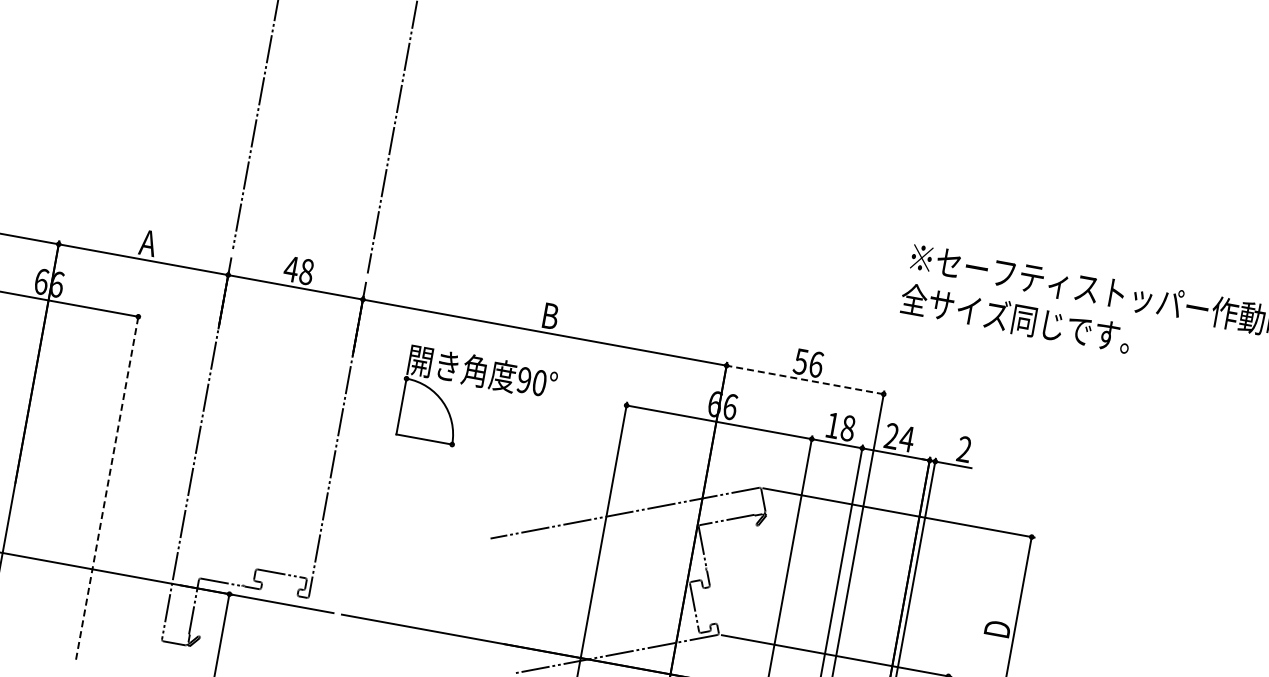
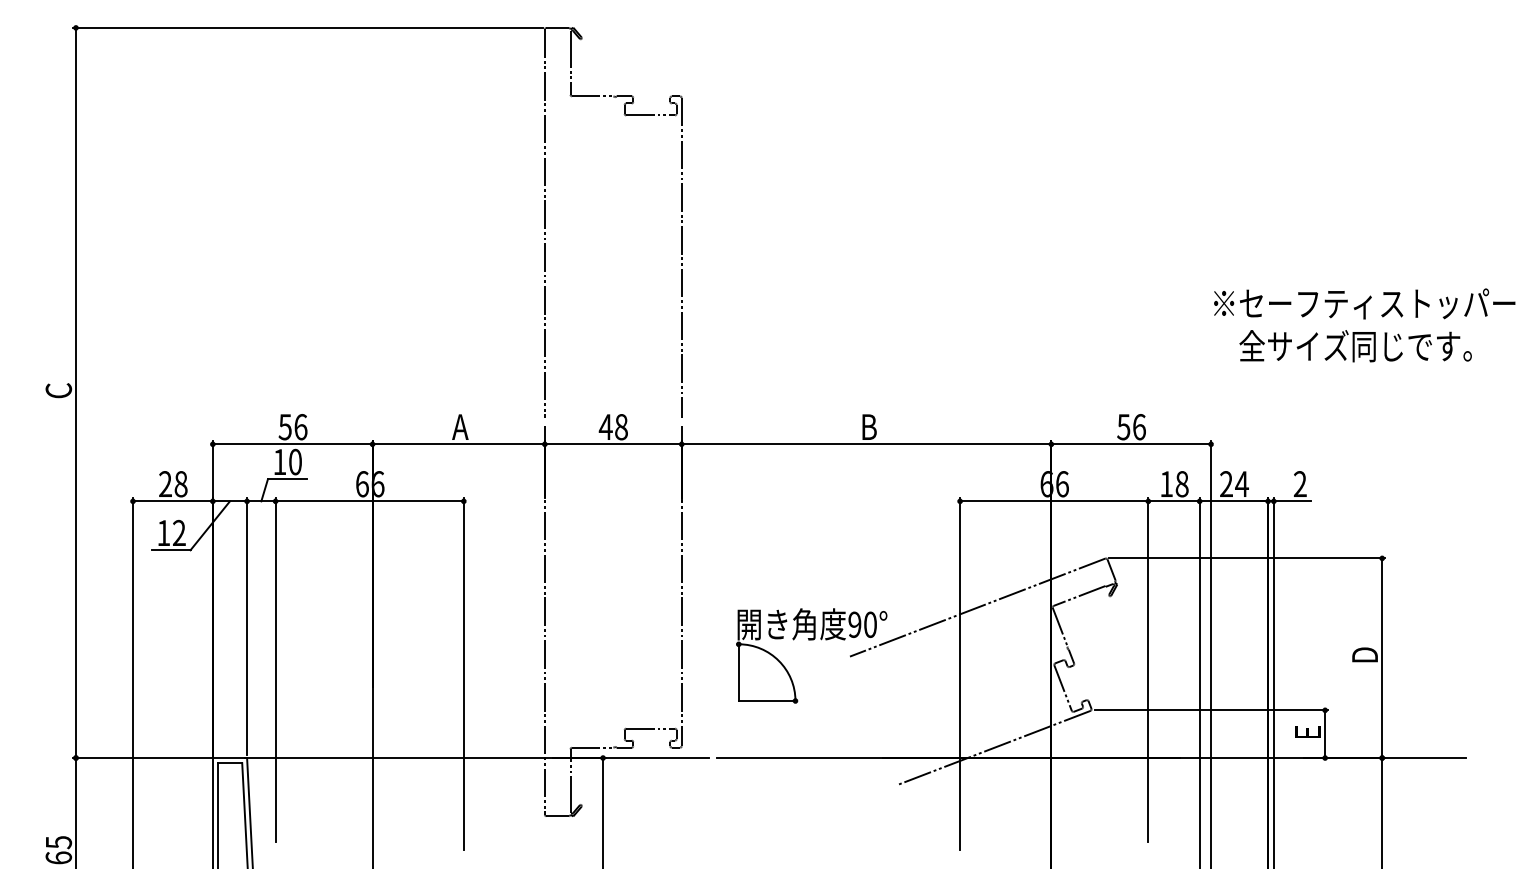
text: (1015, 318) -> (1355, 346), moved
line: (805, 380) -> (1131, 444), dashed -> solid
part: (478, 387) -> (811, 640), moved
line: (107, 487) -> (463, 674), dashed -> solid

